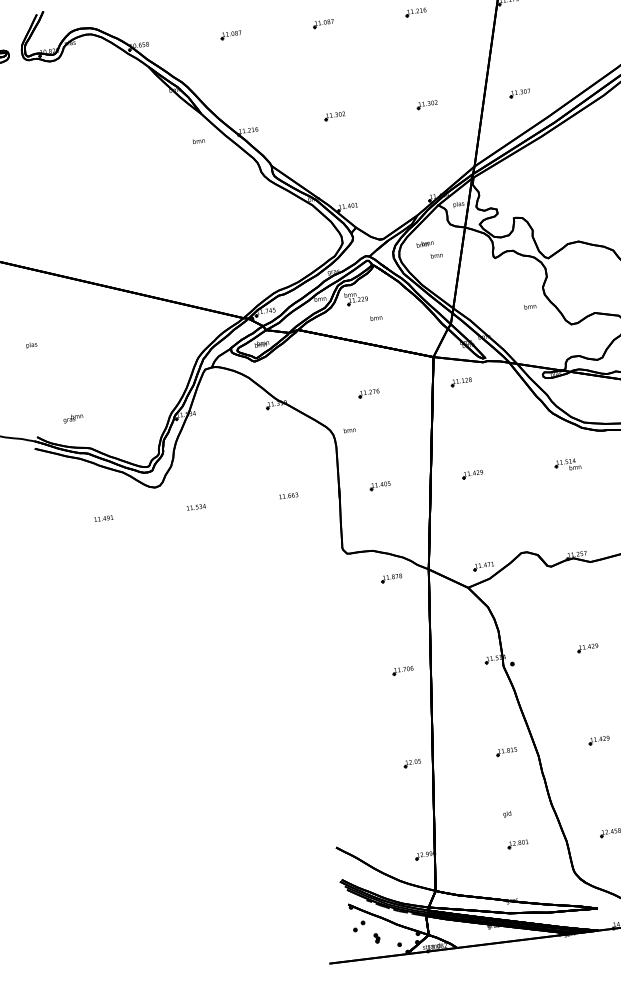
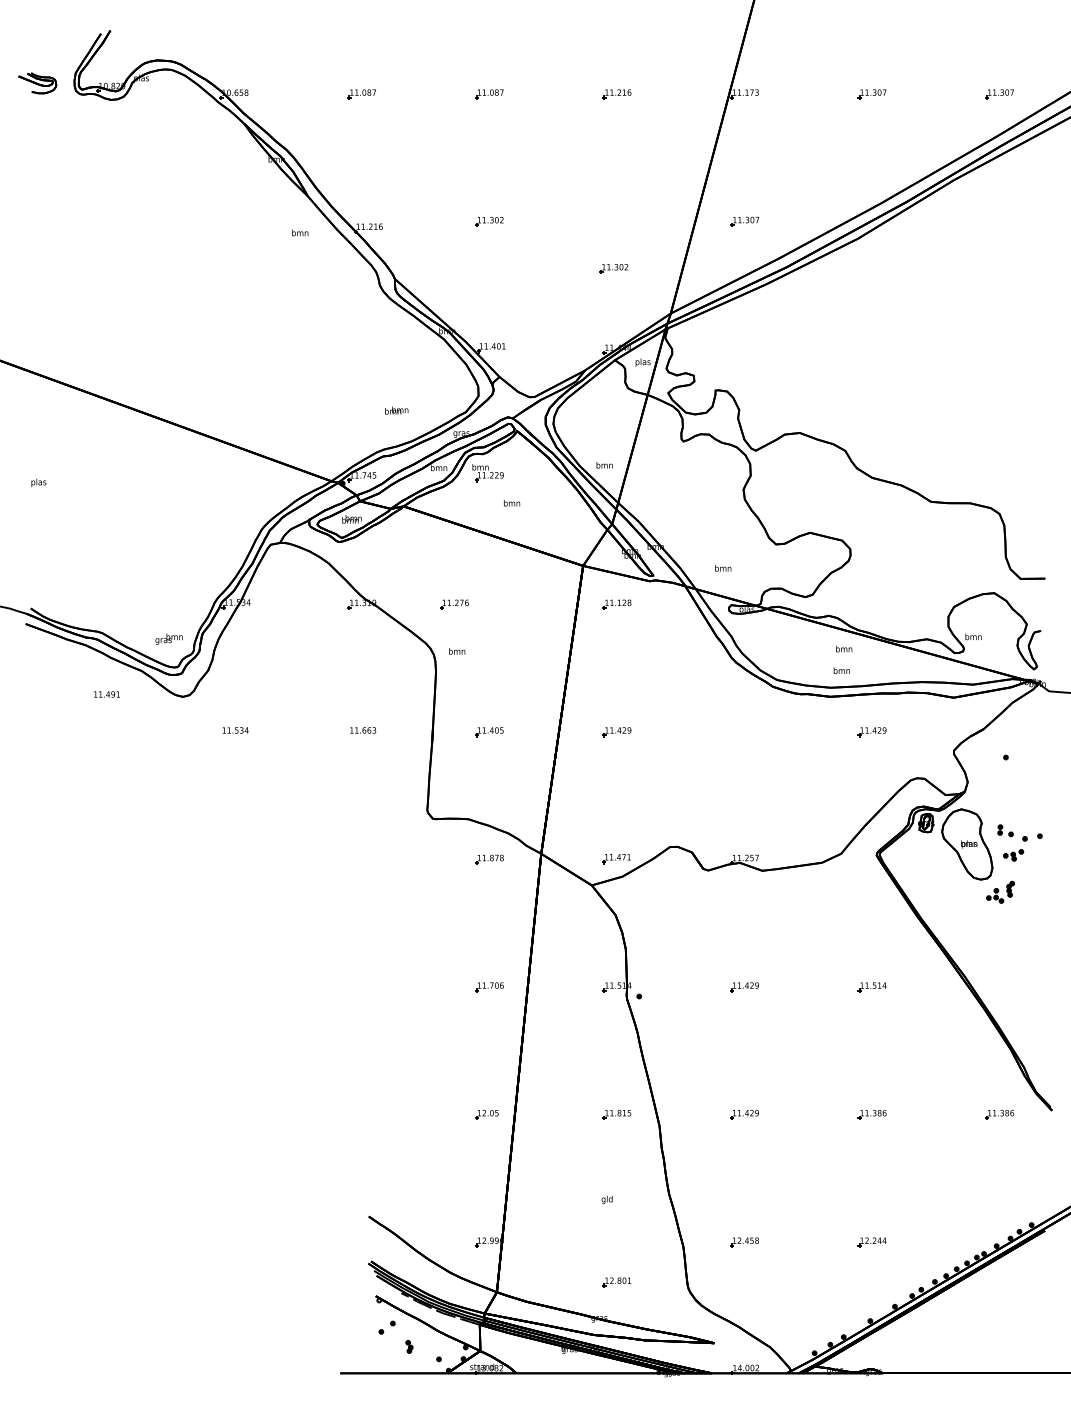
part: (427, 104) -> (613, 268), moved
text: (425, 243) -> (396, 410), moved
text: (436, 255) -> (604, 465), moved
text: (530, 306) -> (723, 568), moved
part: (369, 393) -> (454, 604), moved
text: (72, 418) -> (168, 638), moved
part: (567, 464) -> (747, 734), removed
text: (103, 518) -> (106, 694), moved
part: (517, 844) -> (616, 1282), moved

